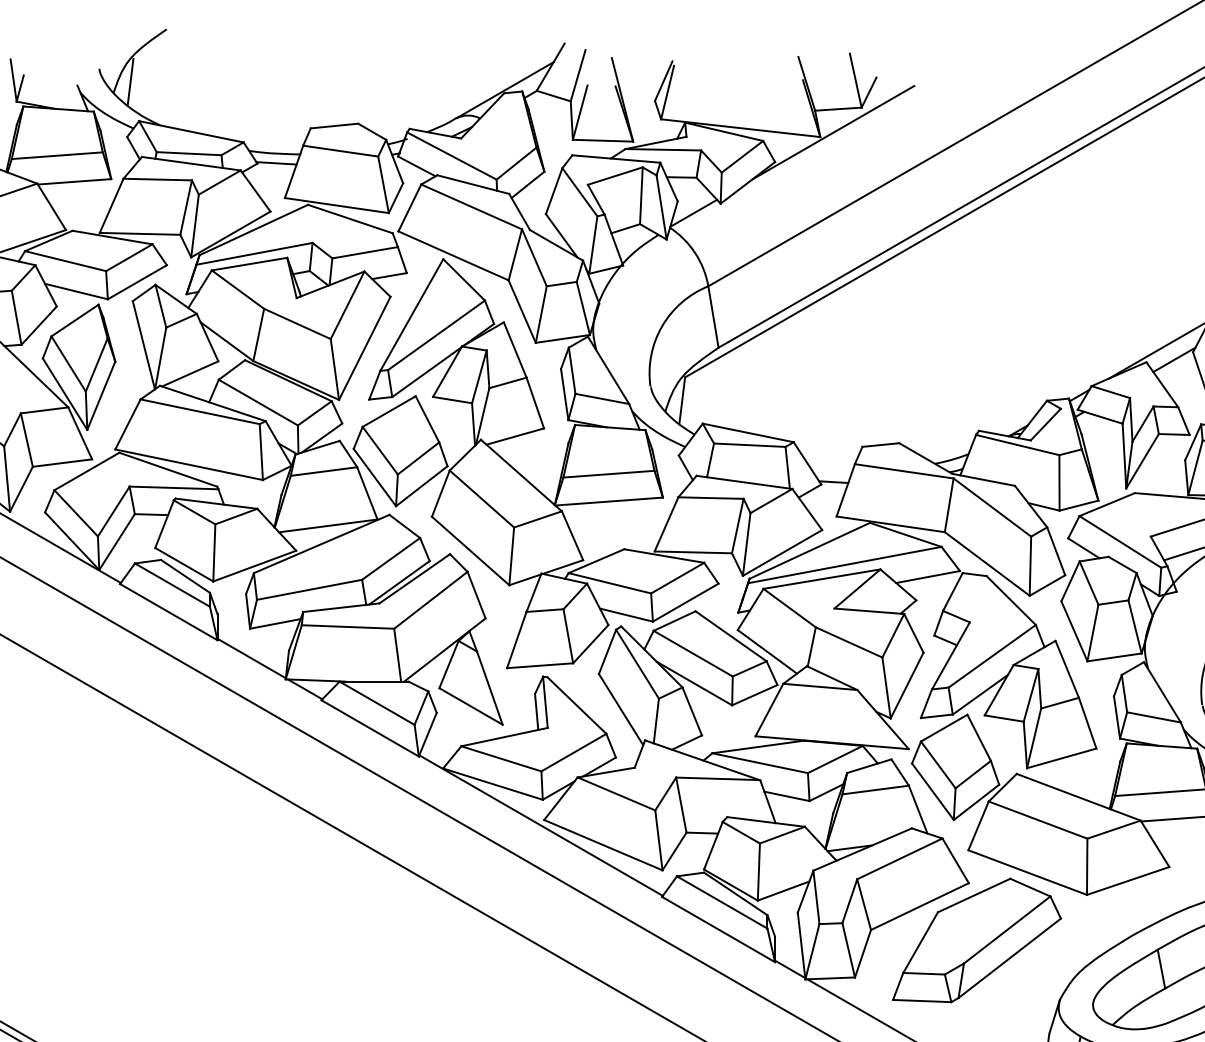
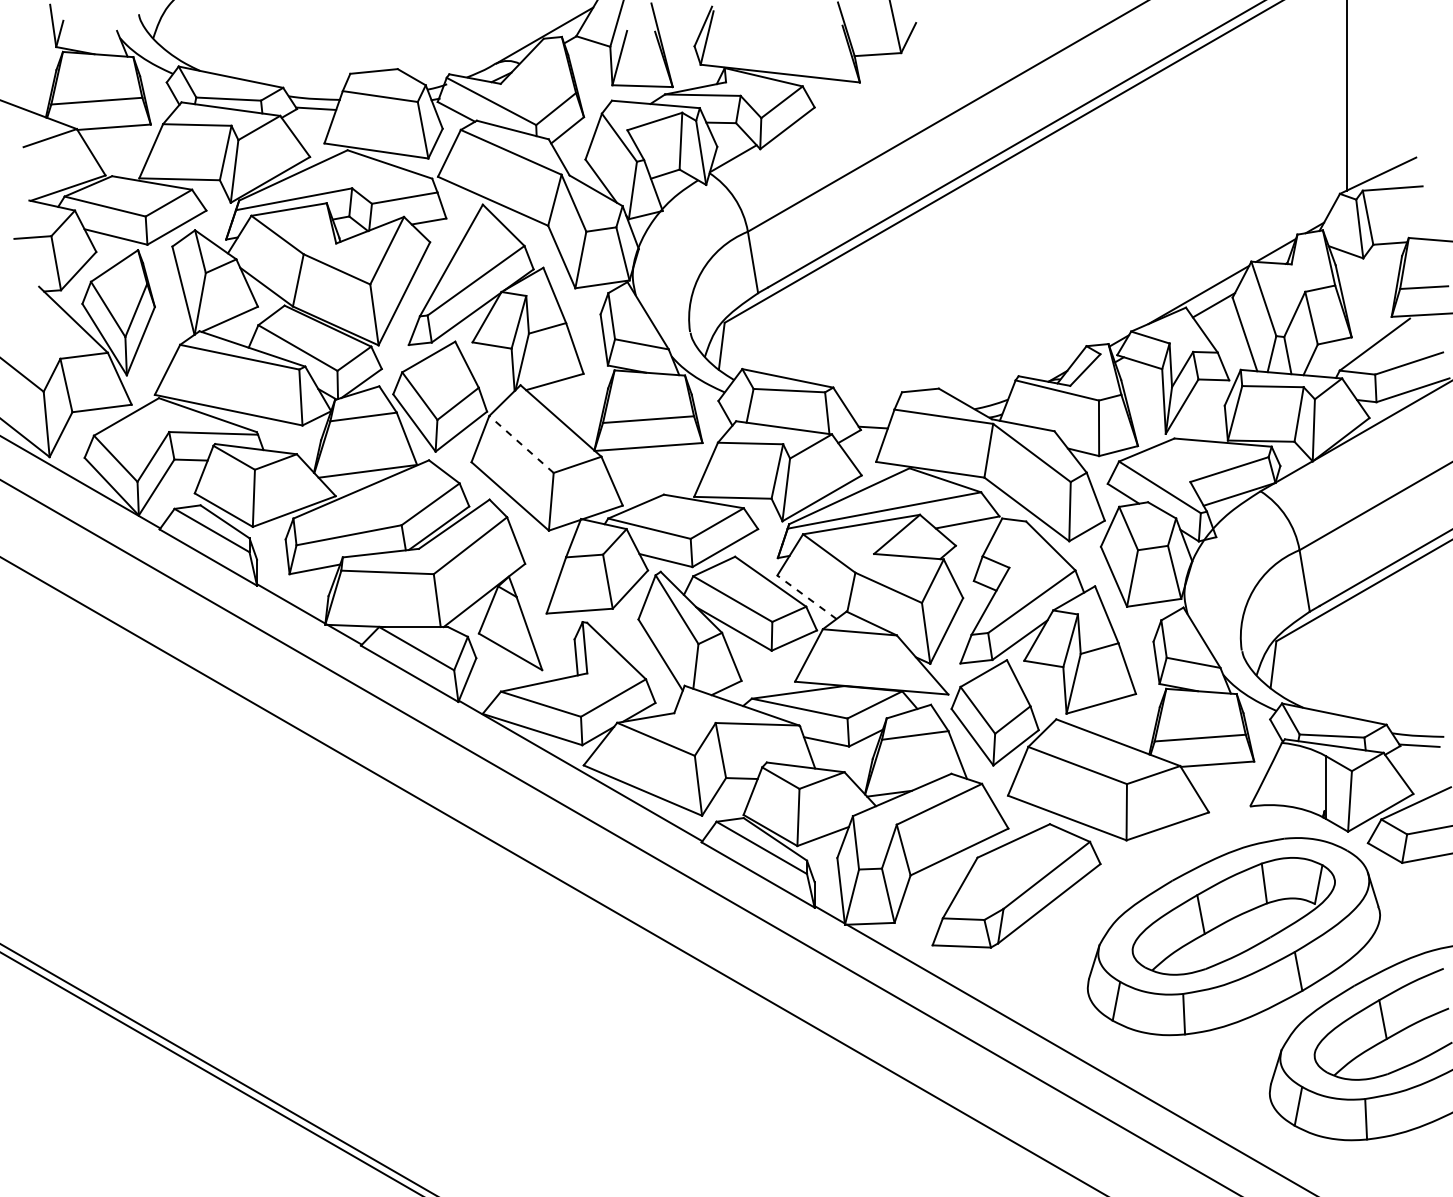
line: (130, 82) -> (170, 27), removed
line: (832, 132) -> (872, 77), removed
line: (481, 499) -> (521, 444), solid -> dashed
line: (766, 652) -> (806, 597), solid -> dashed

